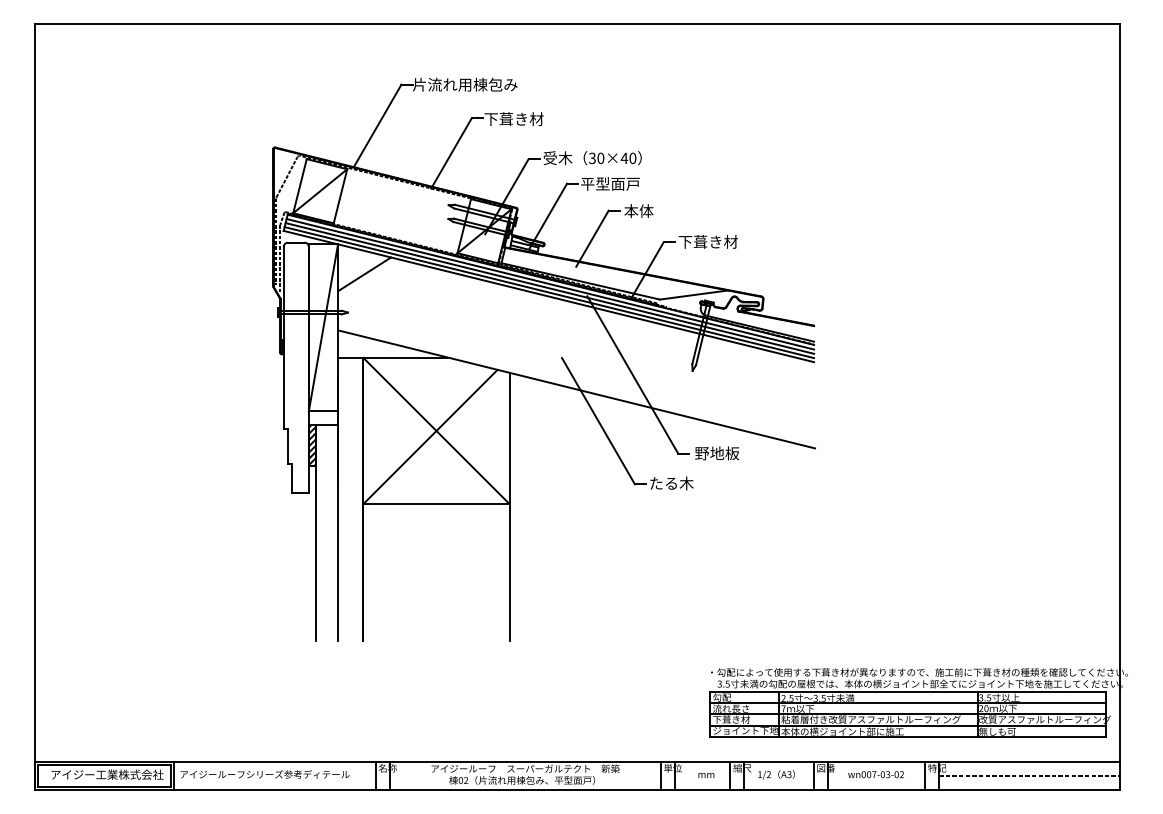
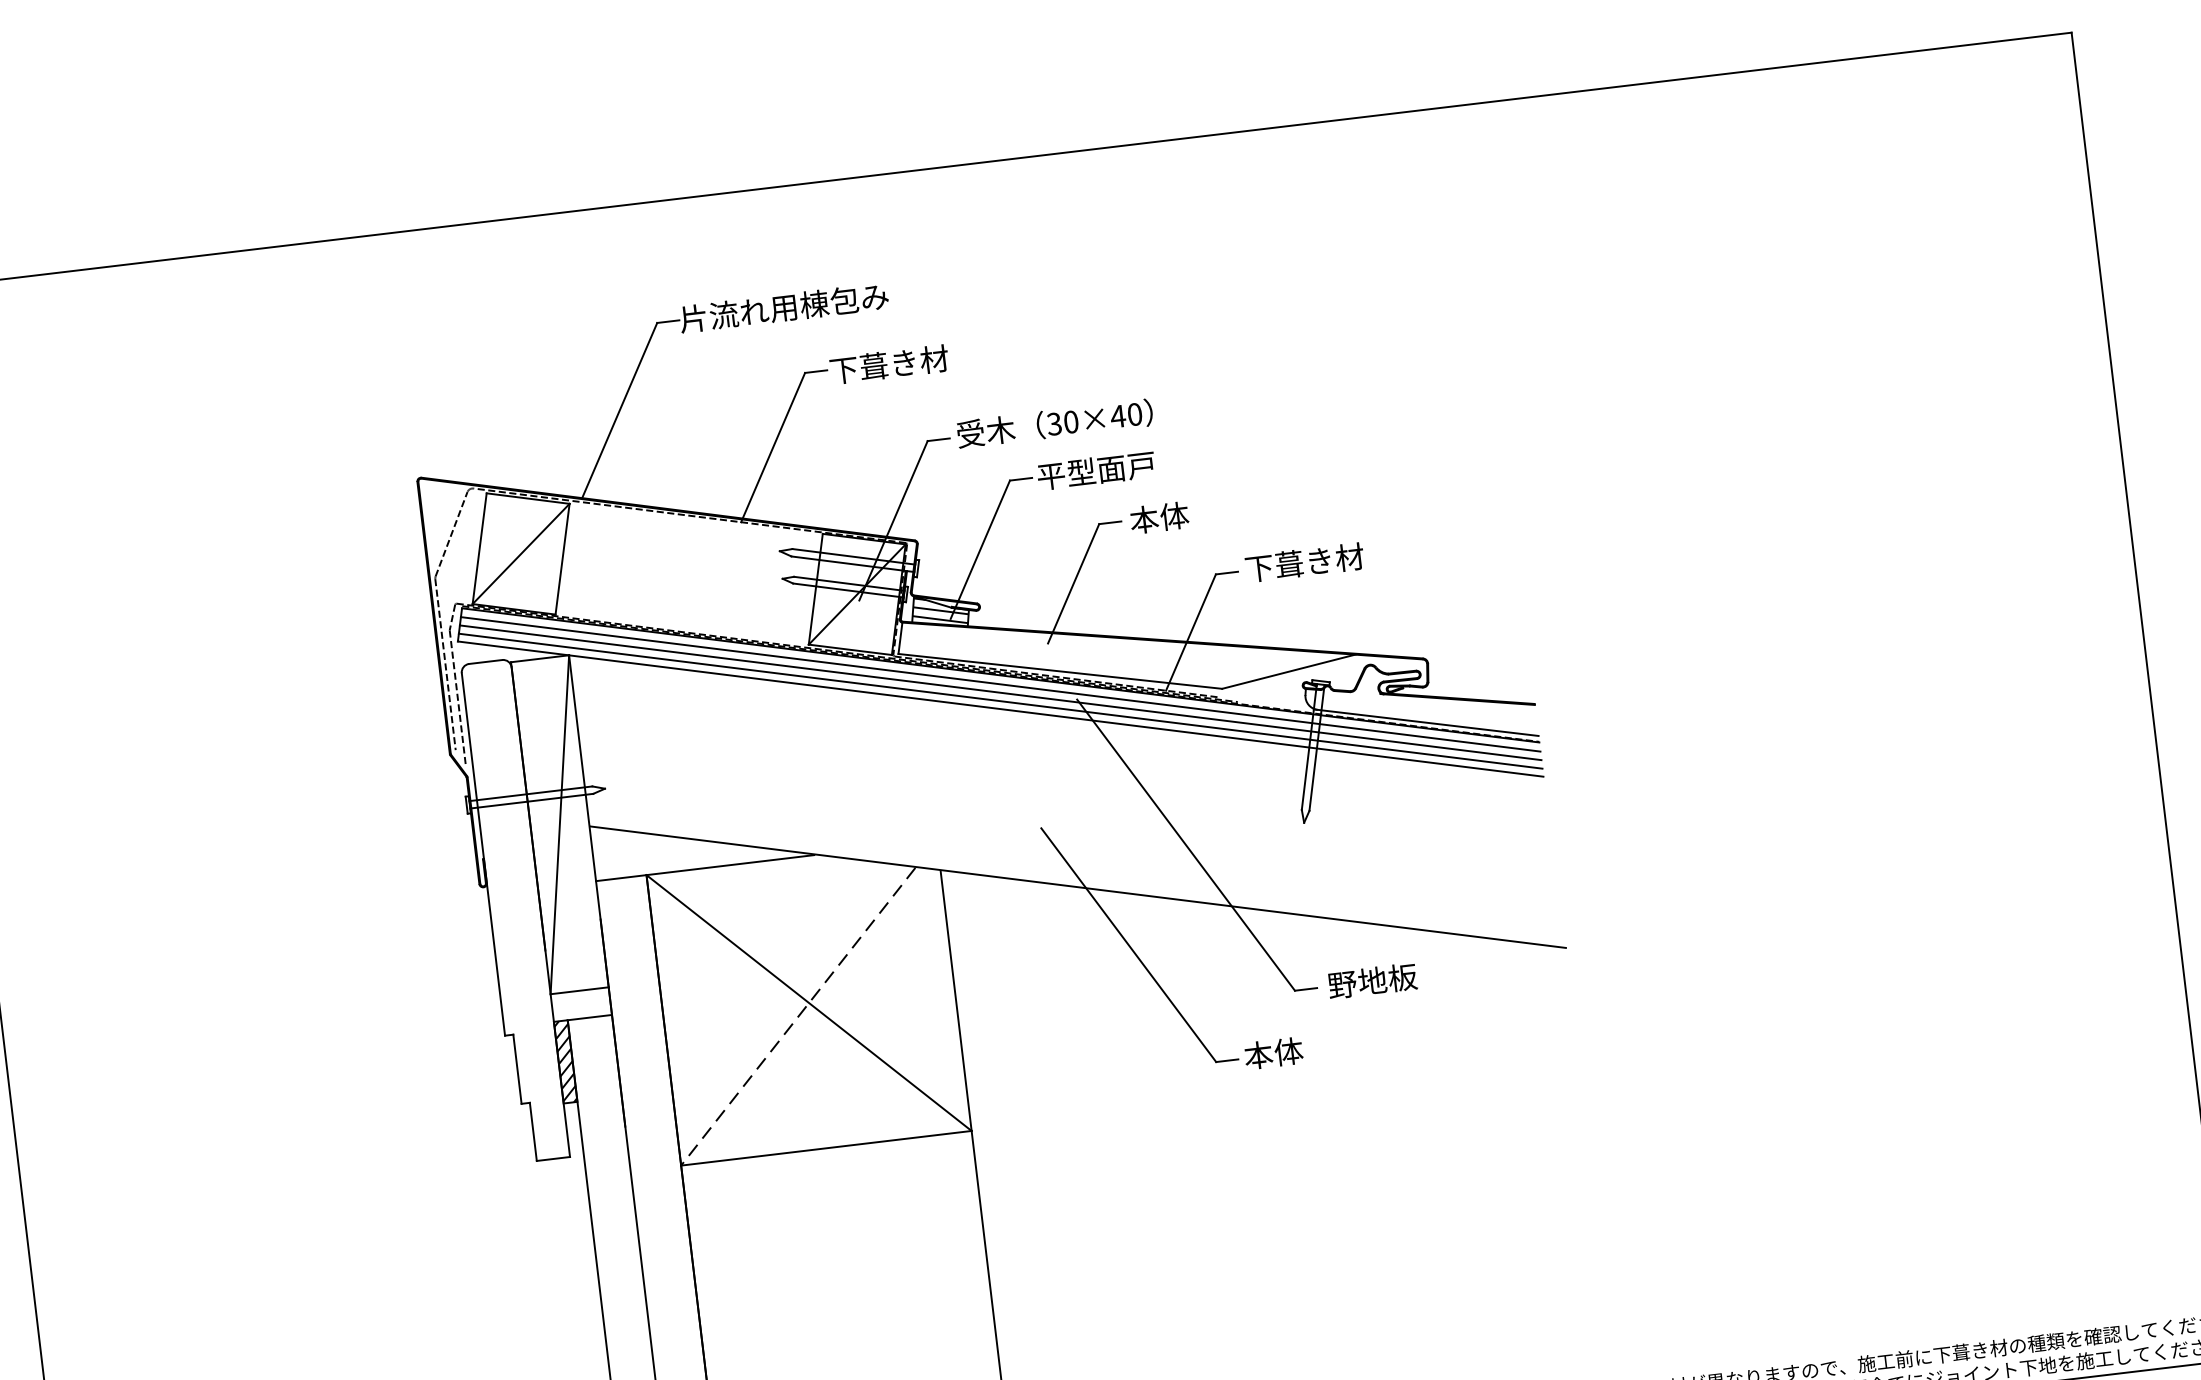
line: (364, 274) -> (628, 708), removed
line: (430, 437) -> (798, 1017), solid -> dashed
text: (671, 483) -> (1288, 1051), たる木 -> 本体

